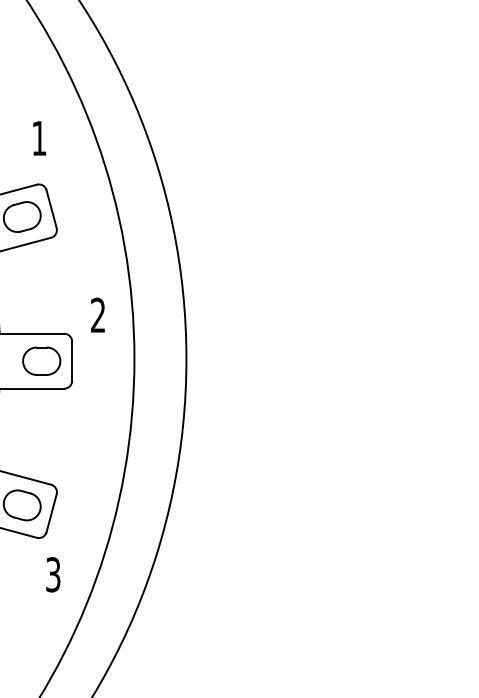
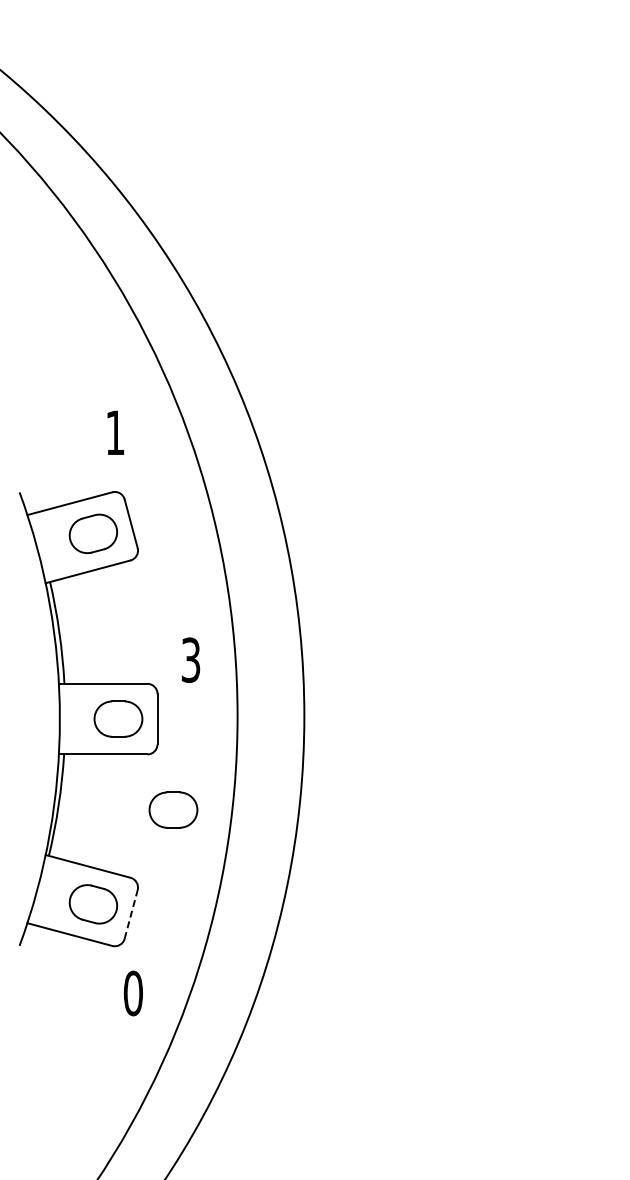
text: (97, 315) -> (190, 660), 2 -> 3
part: (84, 431) -> (173, 809), added
line: (51, 513) -> (131, 914), solid -> dashed
text: (52, 574) -> (132, 993), 3 -> 0

